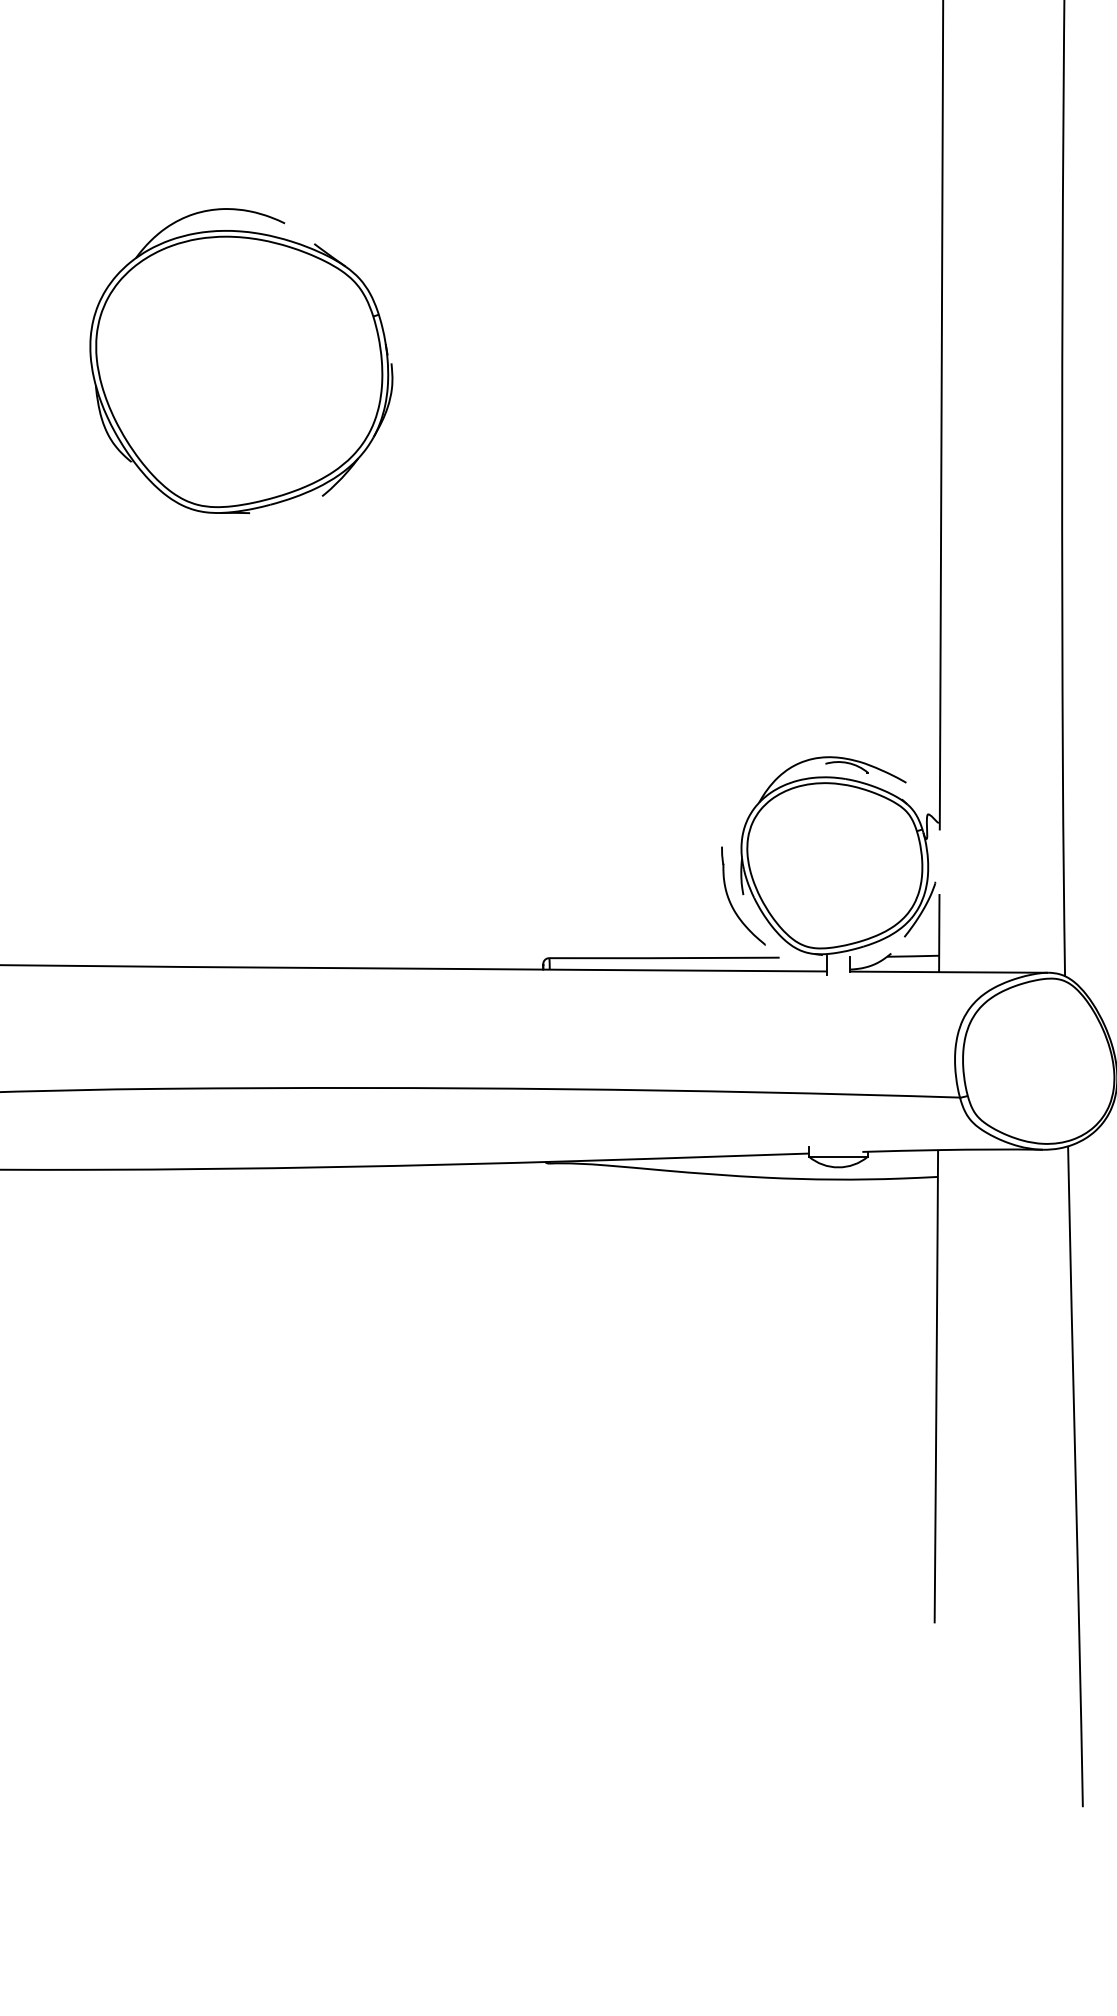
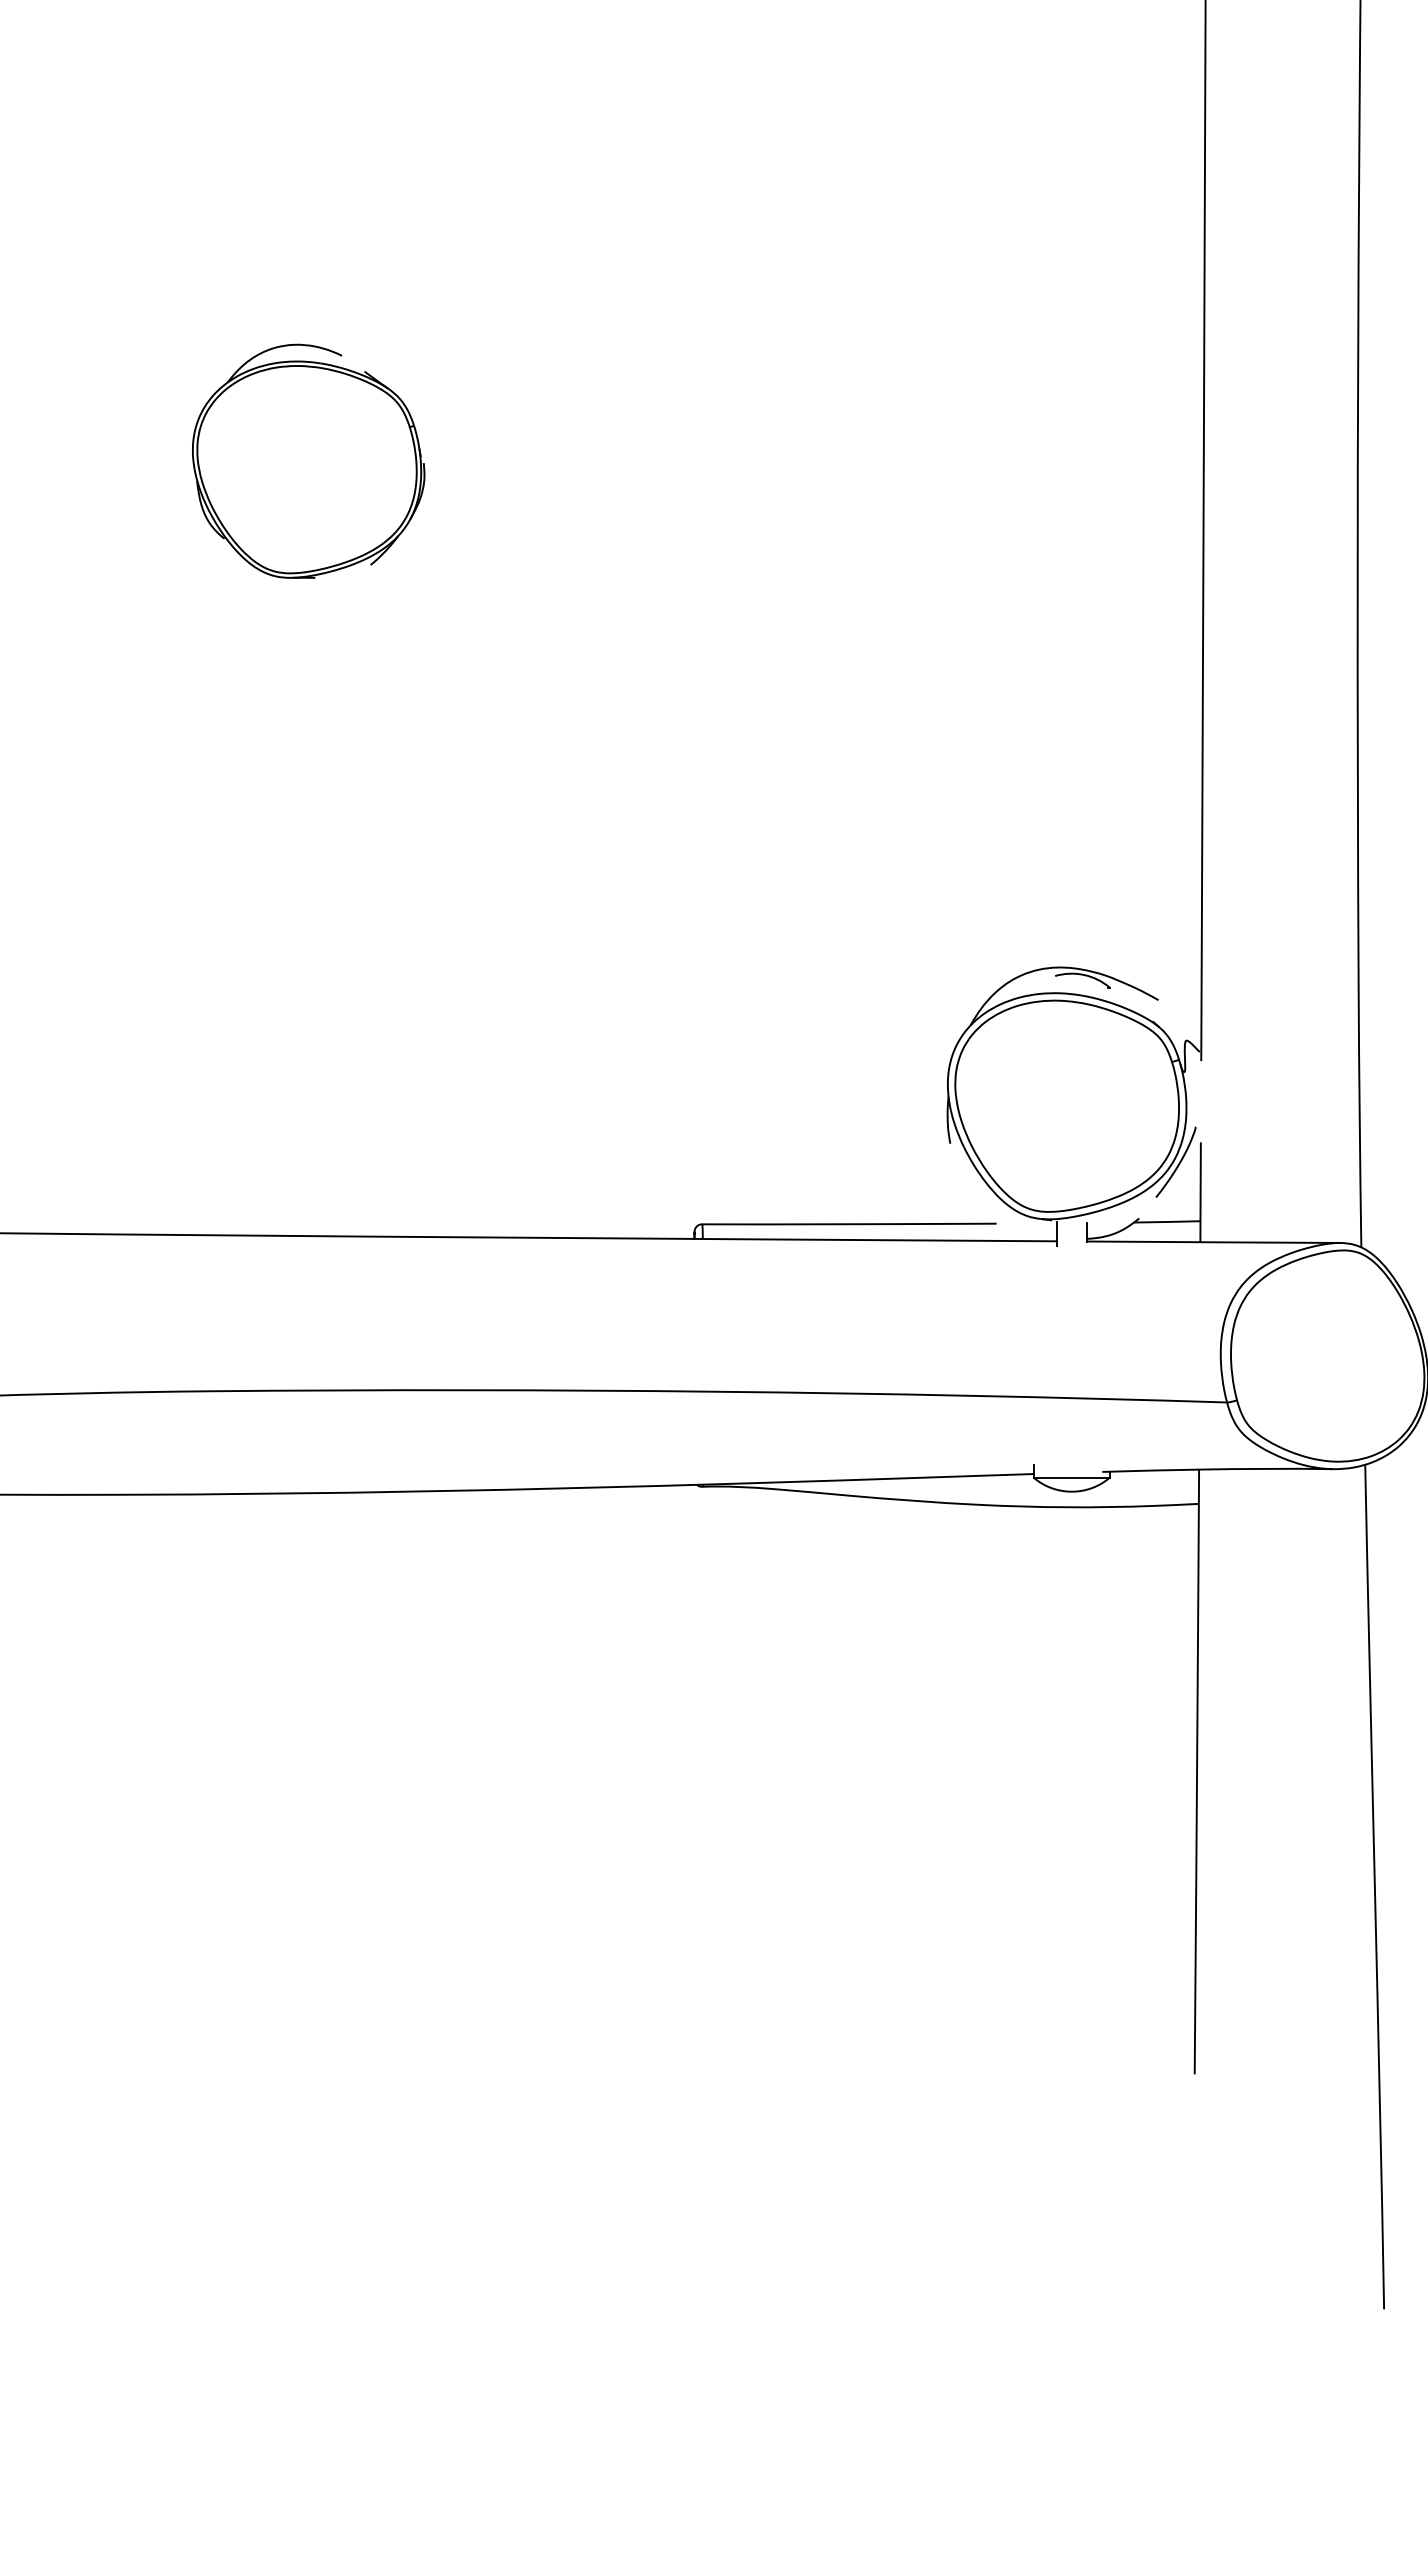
part: (241, 361) -> (308, 461), size x0.6
part: (731, 901) -> (934, 1152), removed

